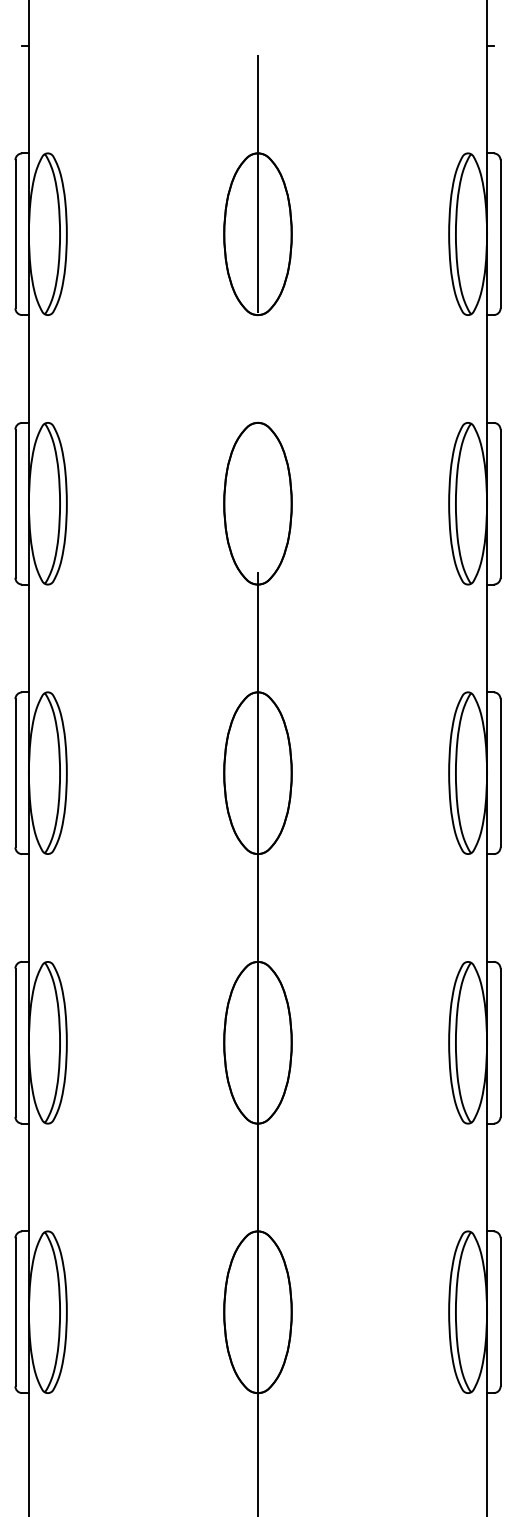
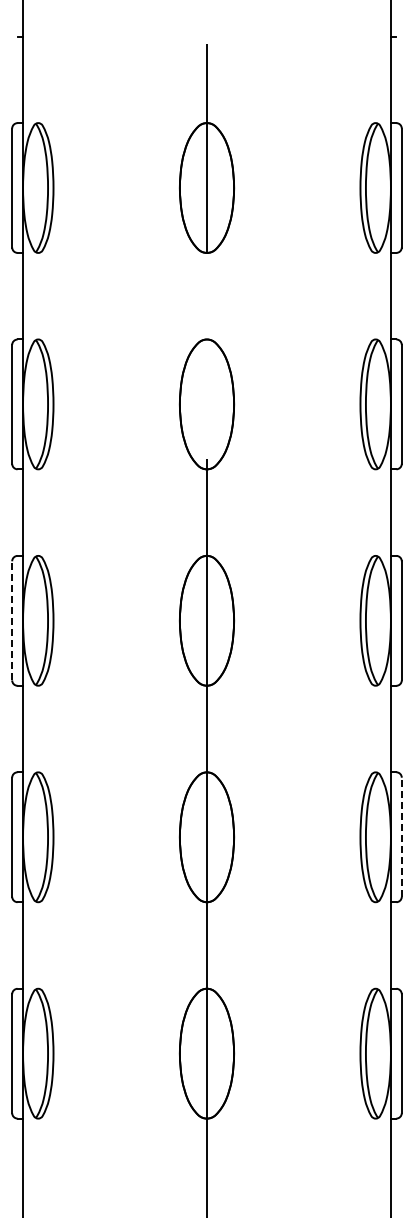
line: (15, 772) -> (12, 620), solid -> dashed
line: (500, 1043) -> (401, 837), solid -> dashed

